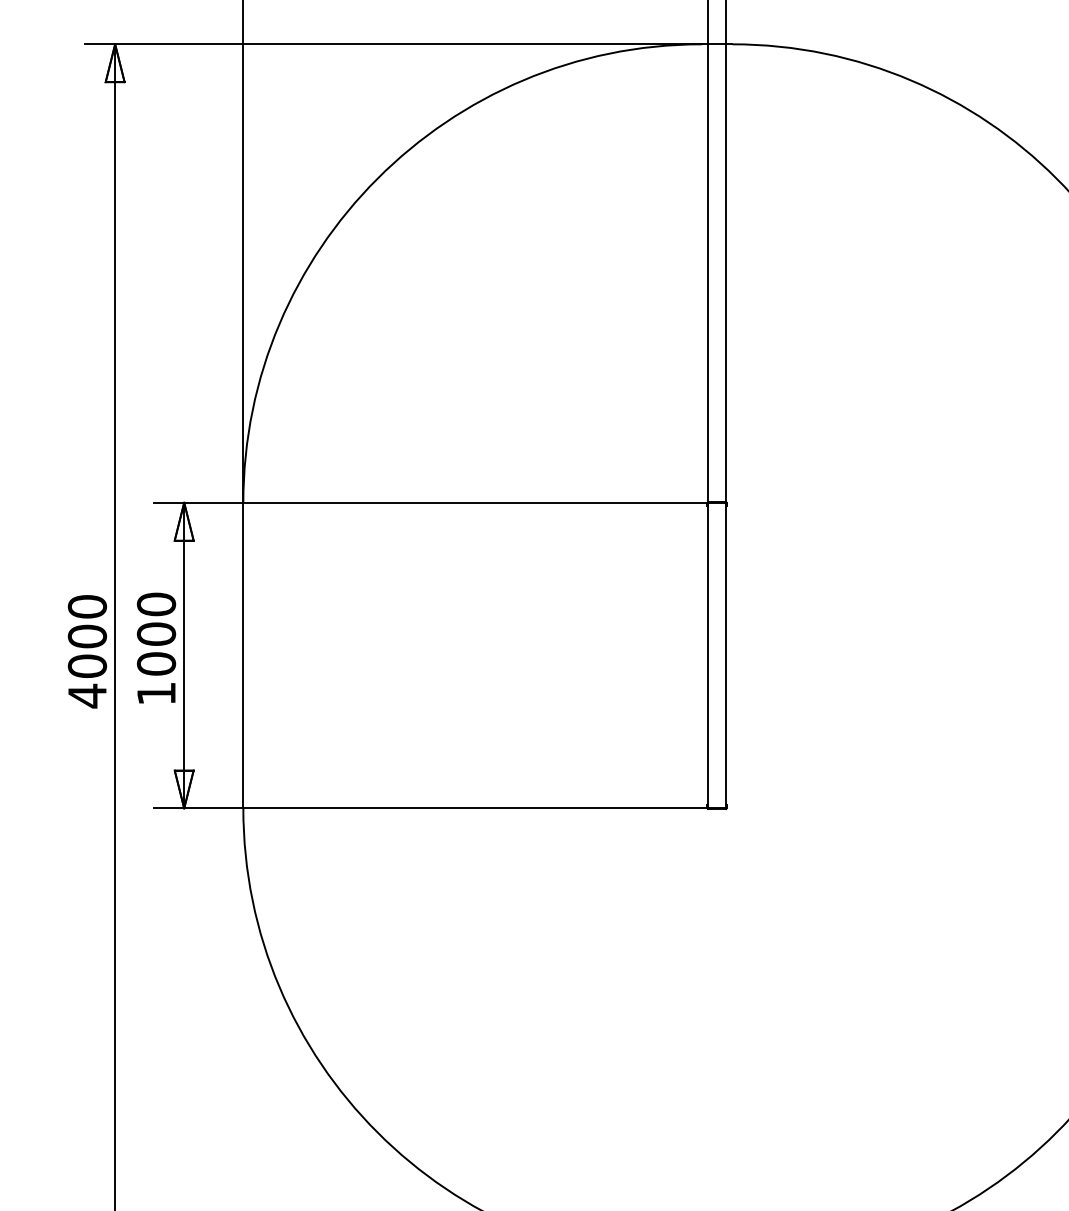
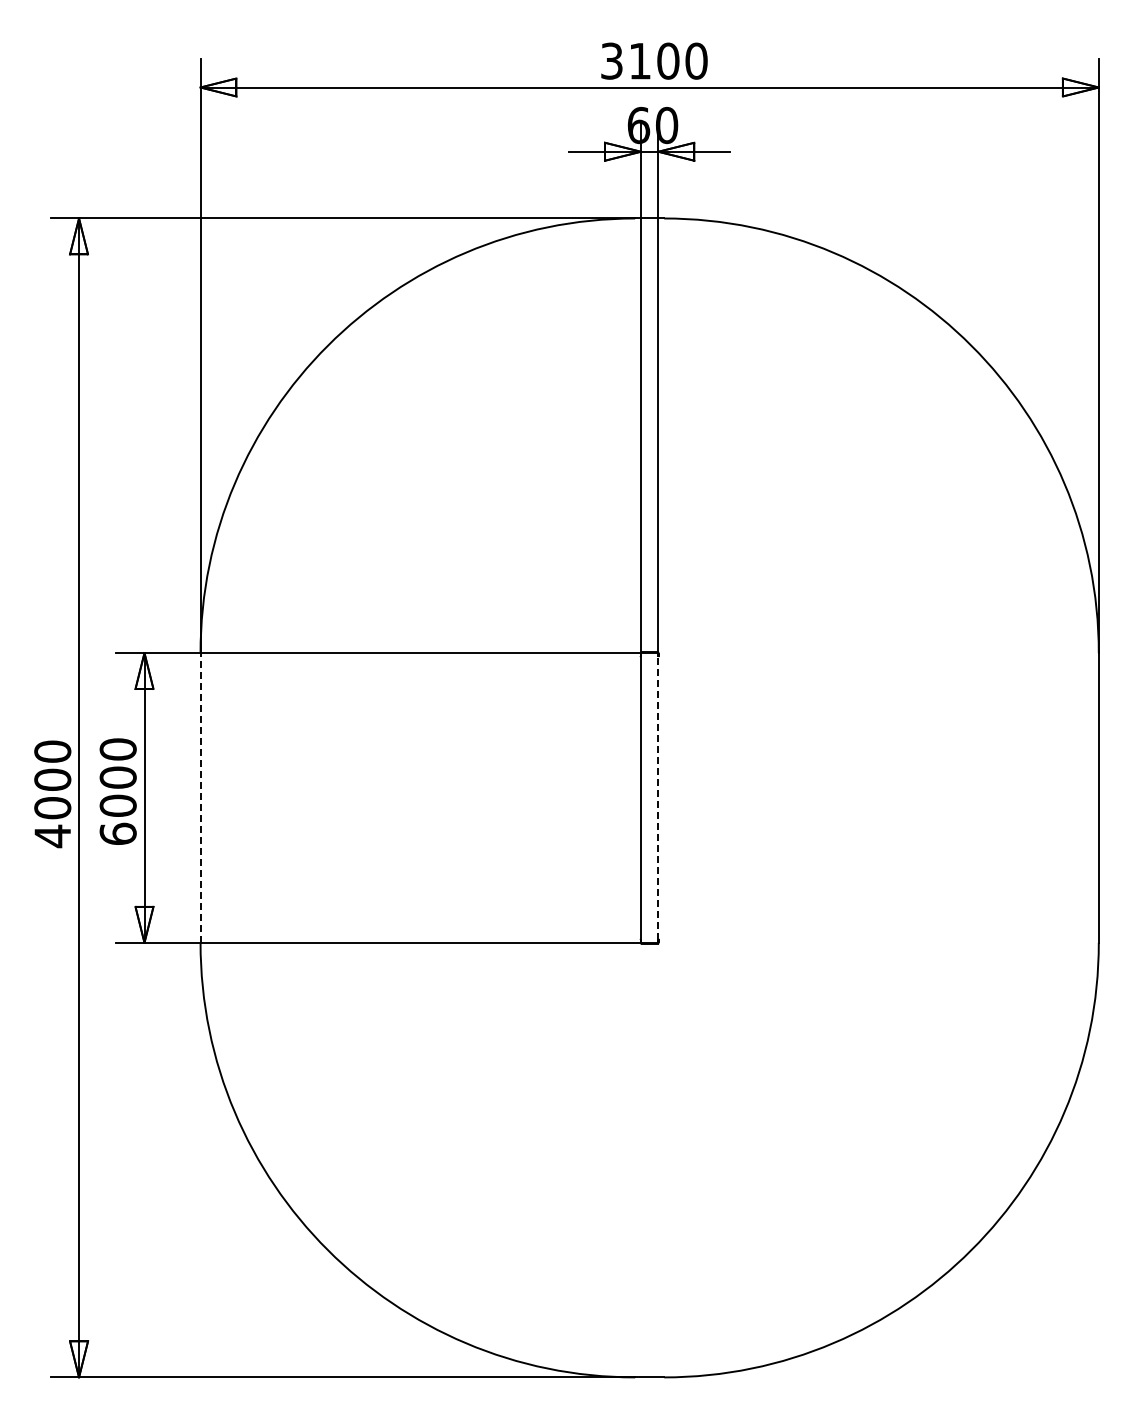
line: (243, 655) -> (200, 797), solid -> dashed
line: (726, 655) -> (658, 797), solid -> dashed
text: (155, 693) -> (117, 833), 1000 -> 6000

